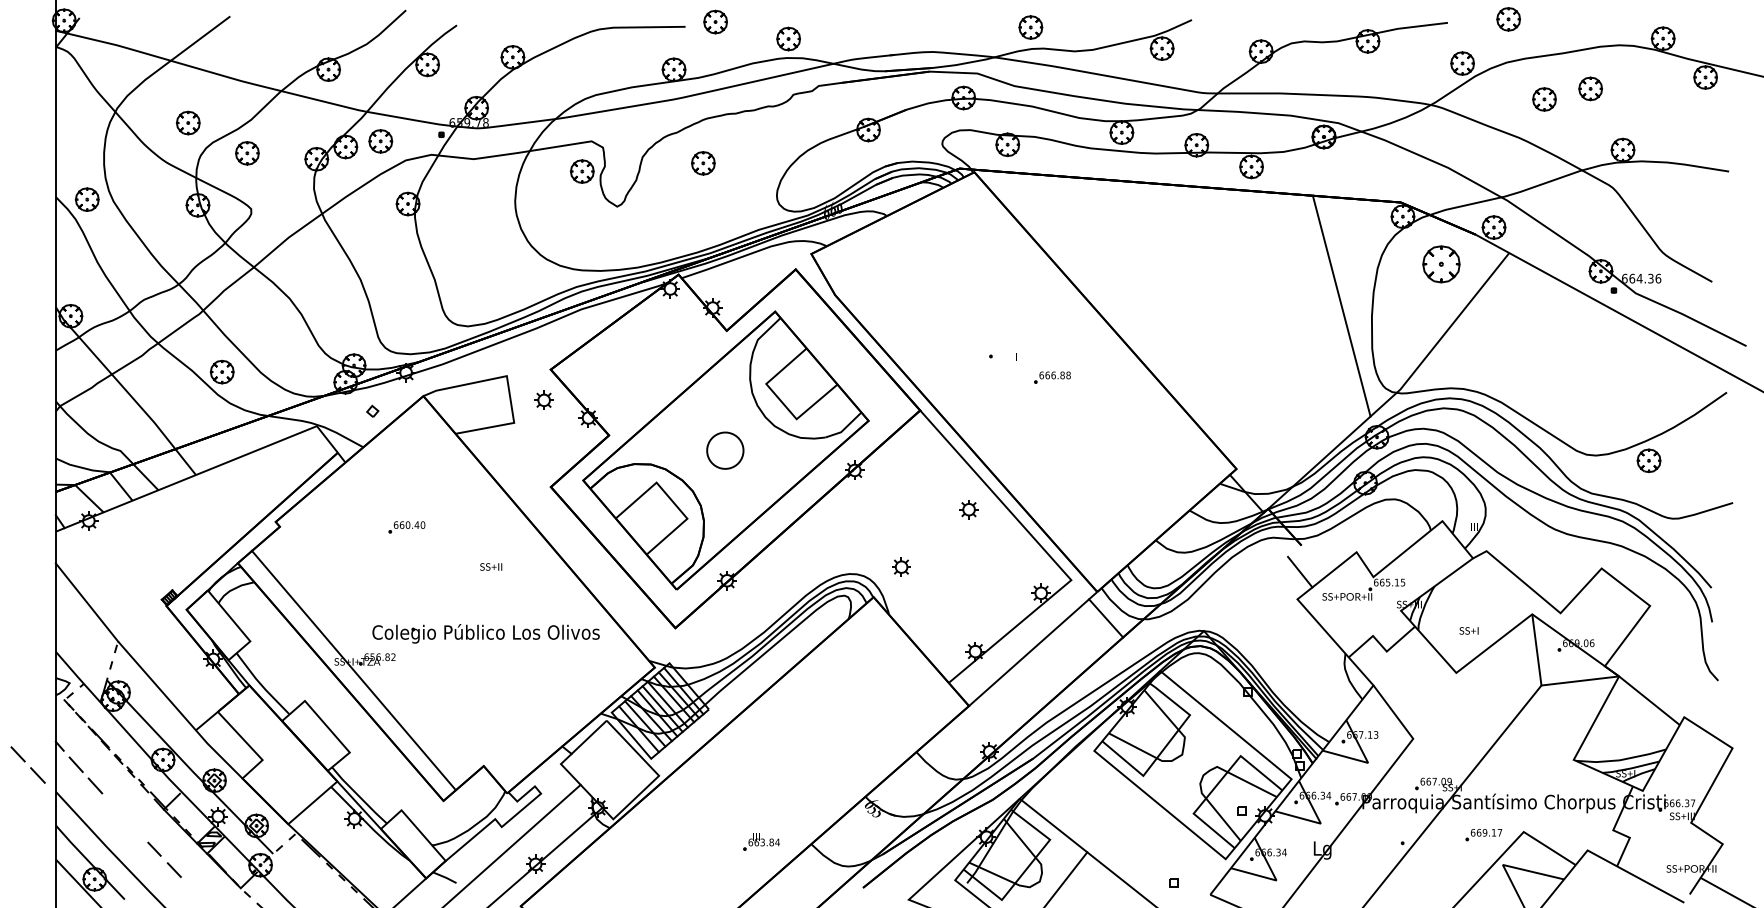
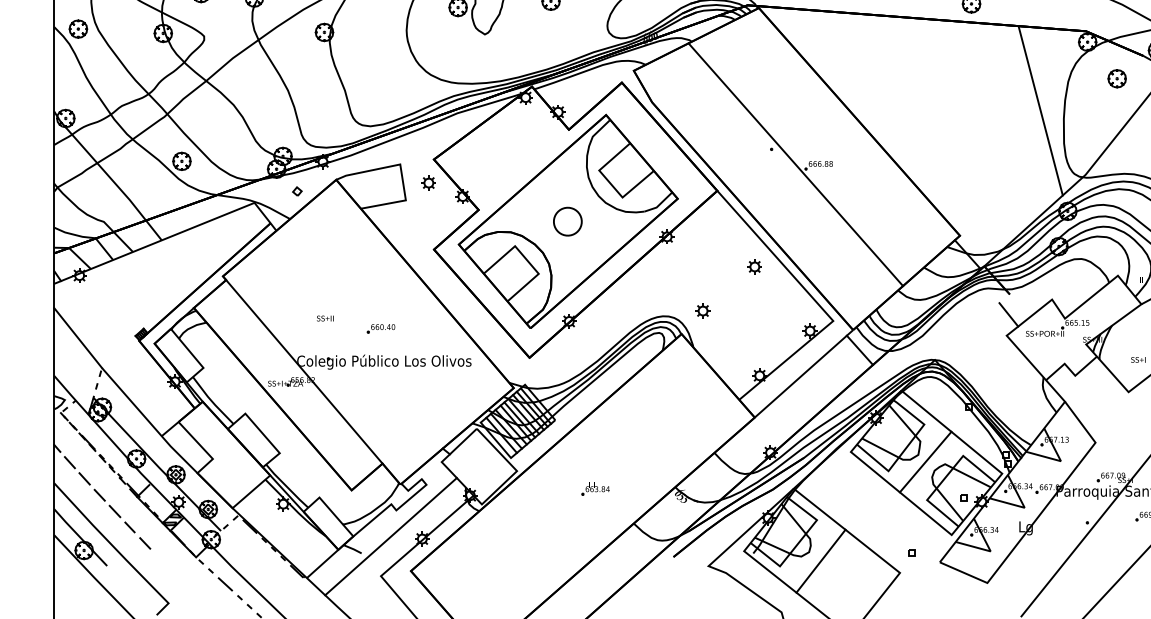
part: (1441, 264) -> (1117, 78), size x0.62
line: (1022, 376) -> (795, 164), added
part: (406, 527) -> (380, 328), moved
text: (491, 566) -> (325, 318), moved
line: (353, 670) -> (304, 371), moved
line: (25, 762) -> (105, 501), moved
line: (1191, 763) -> (925, 461), added
part: (761, 841) -> (595, 488), moved

